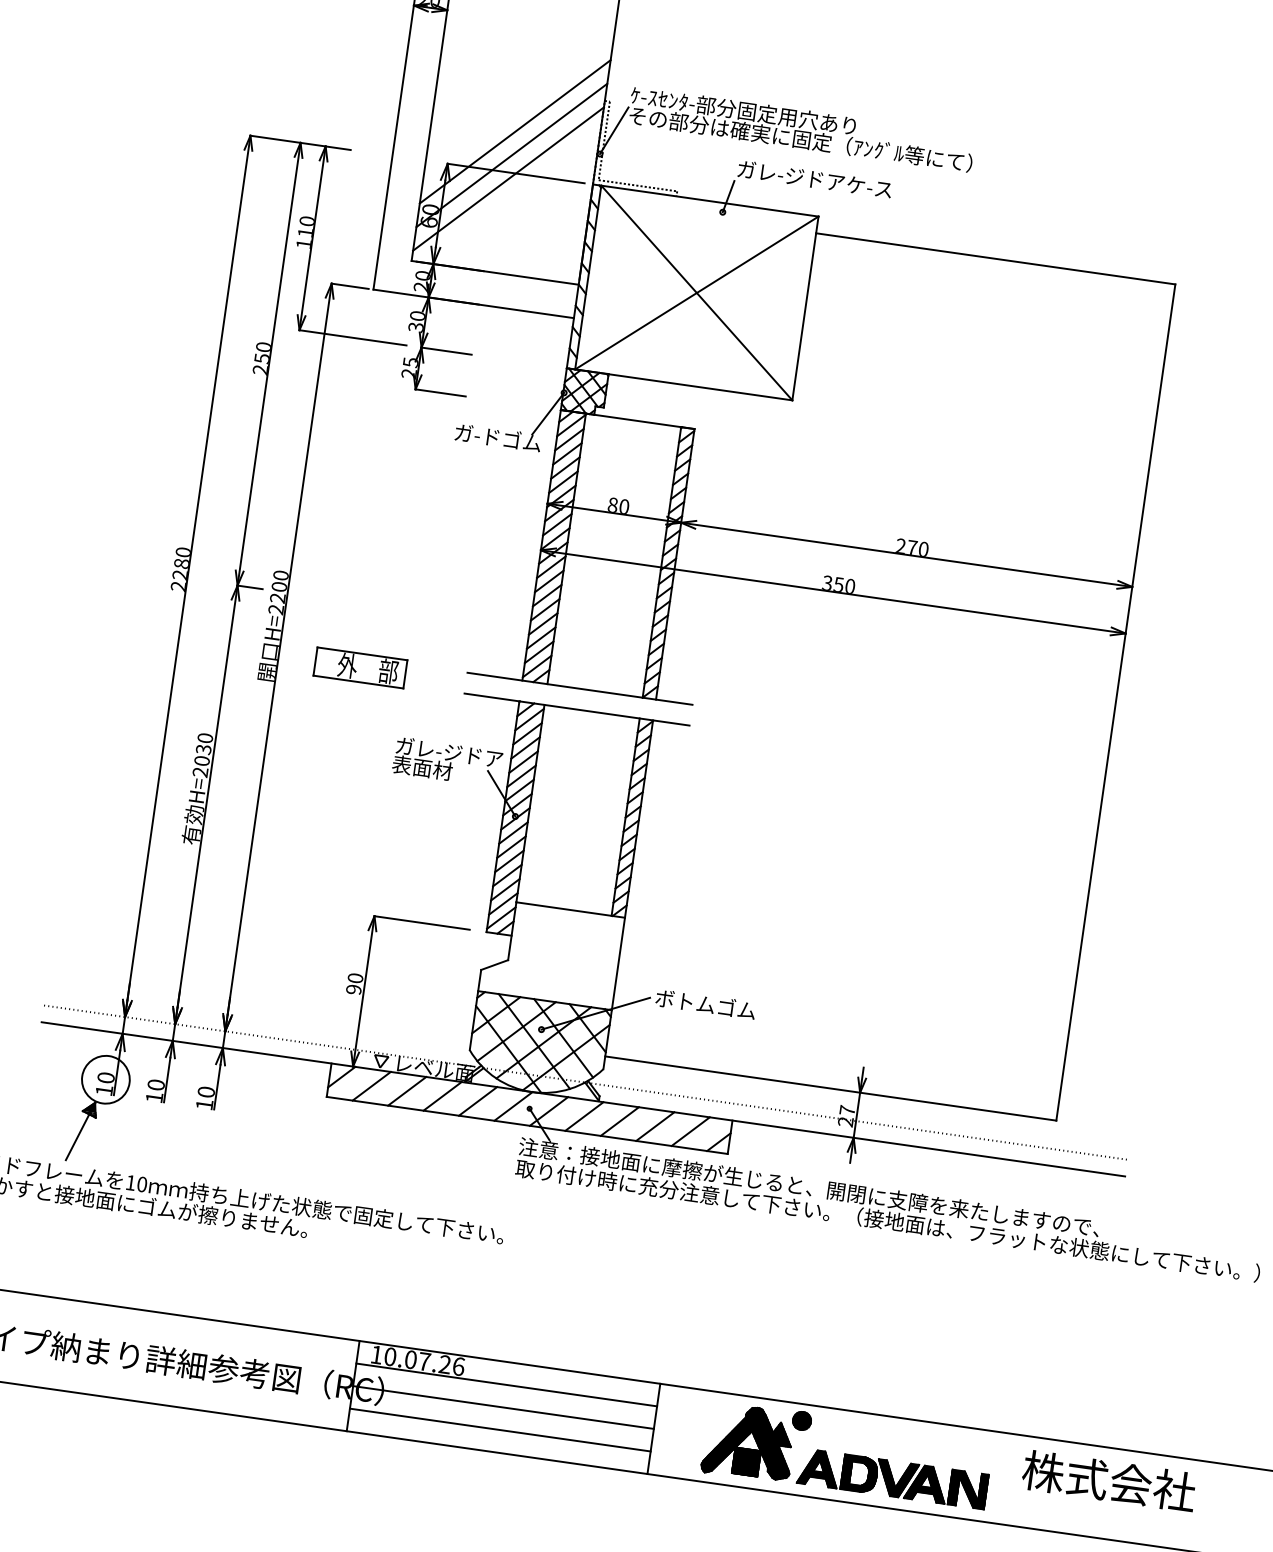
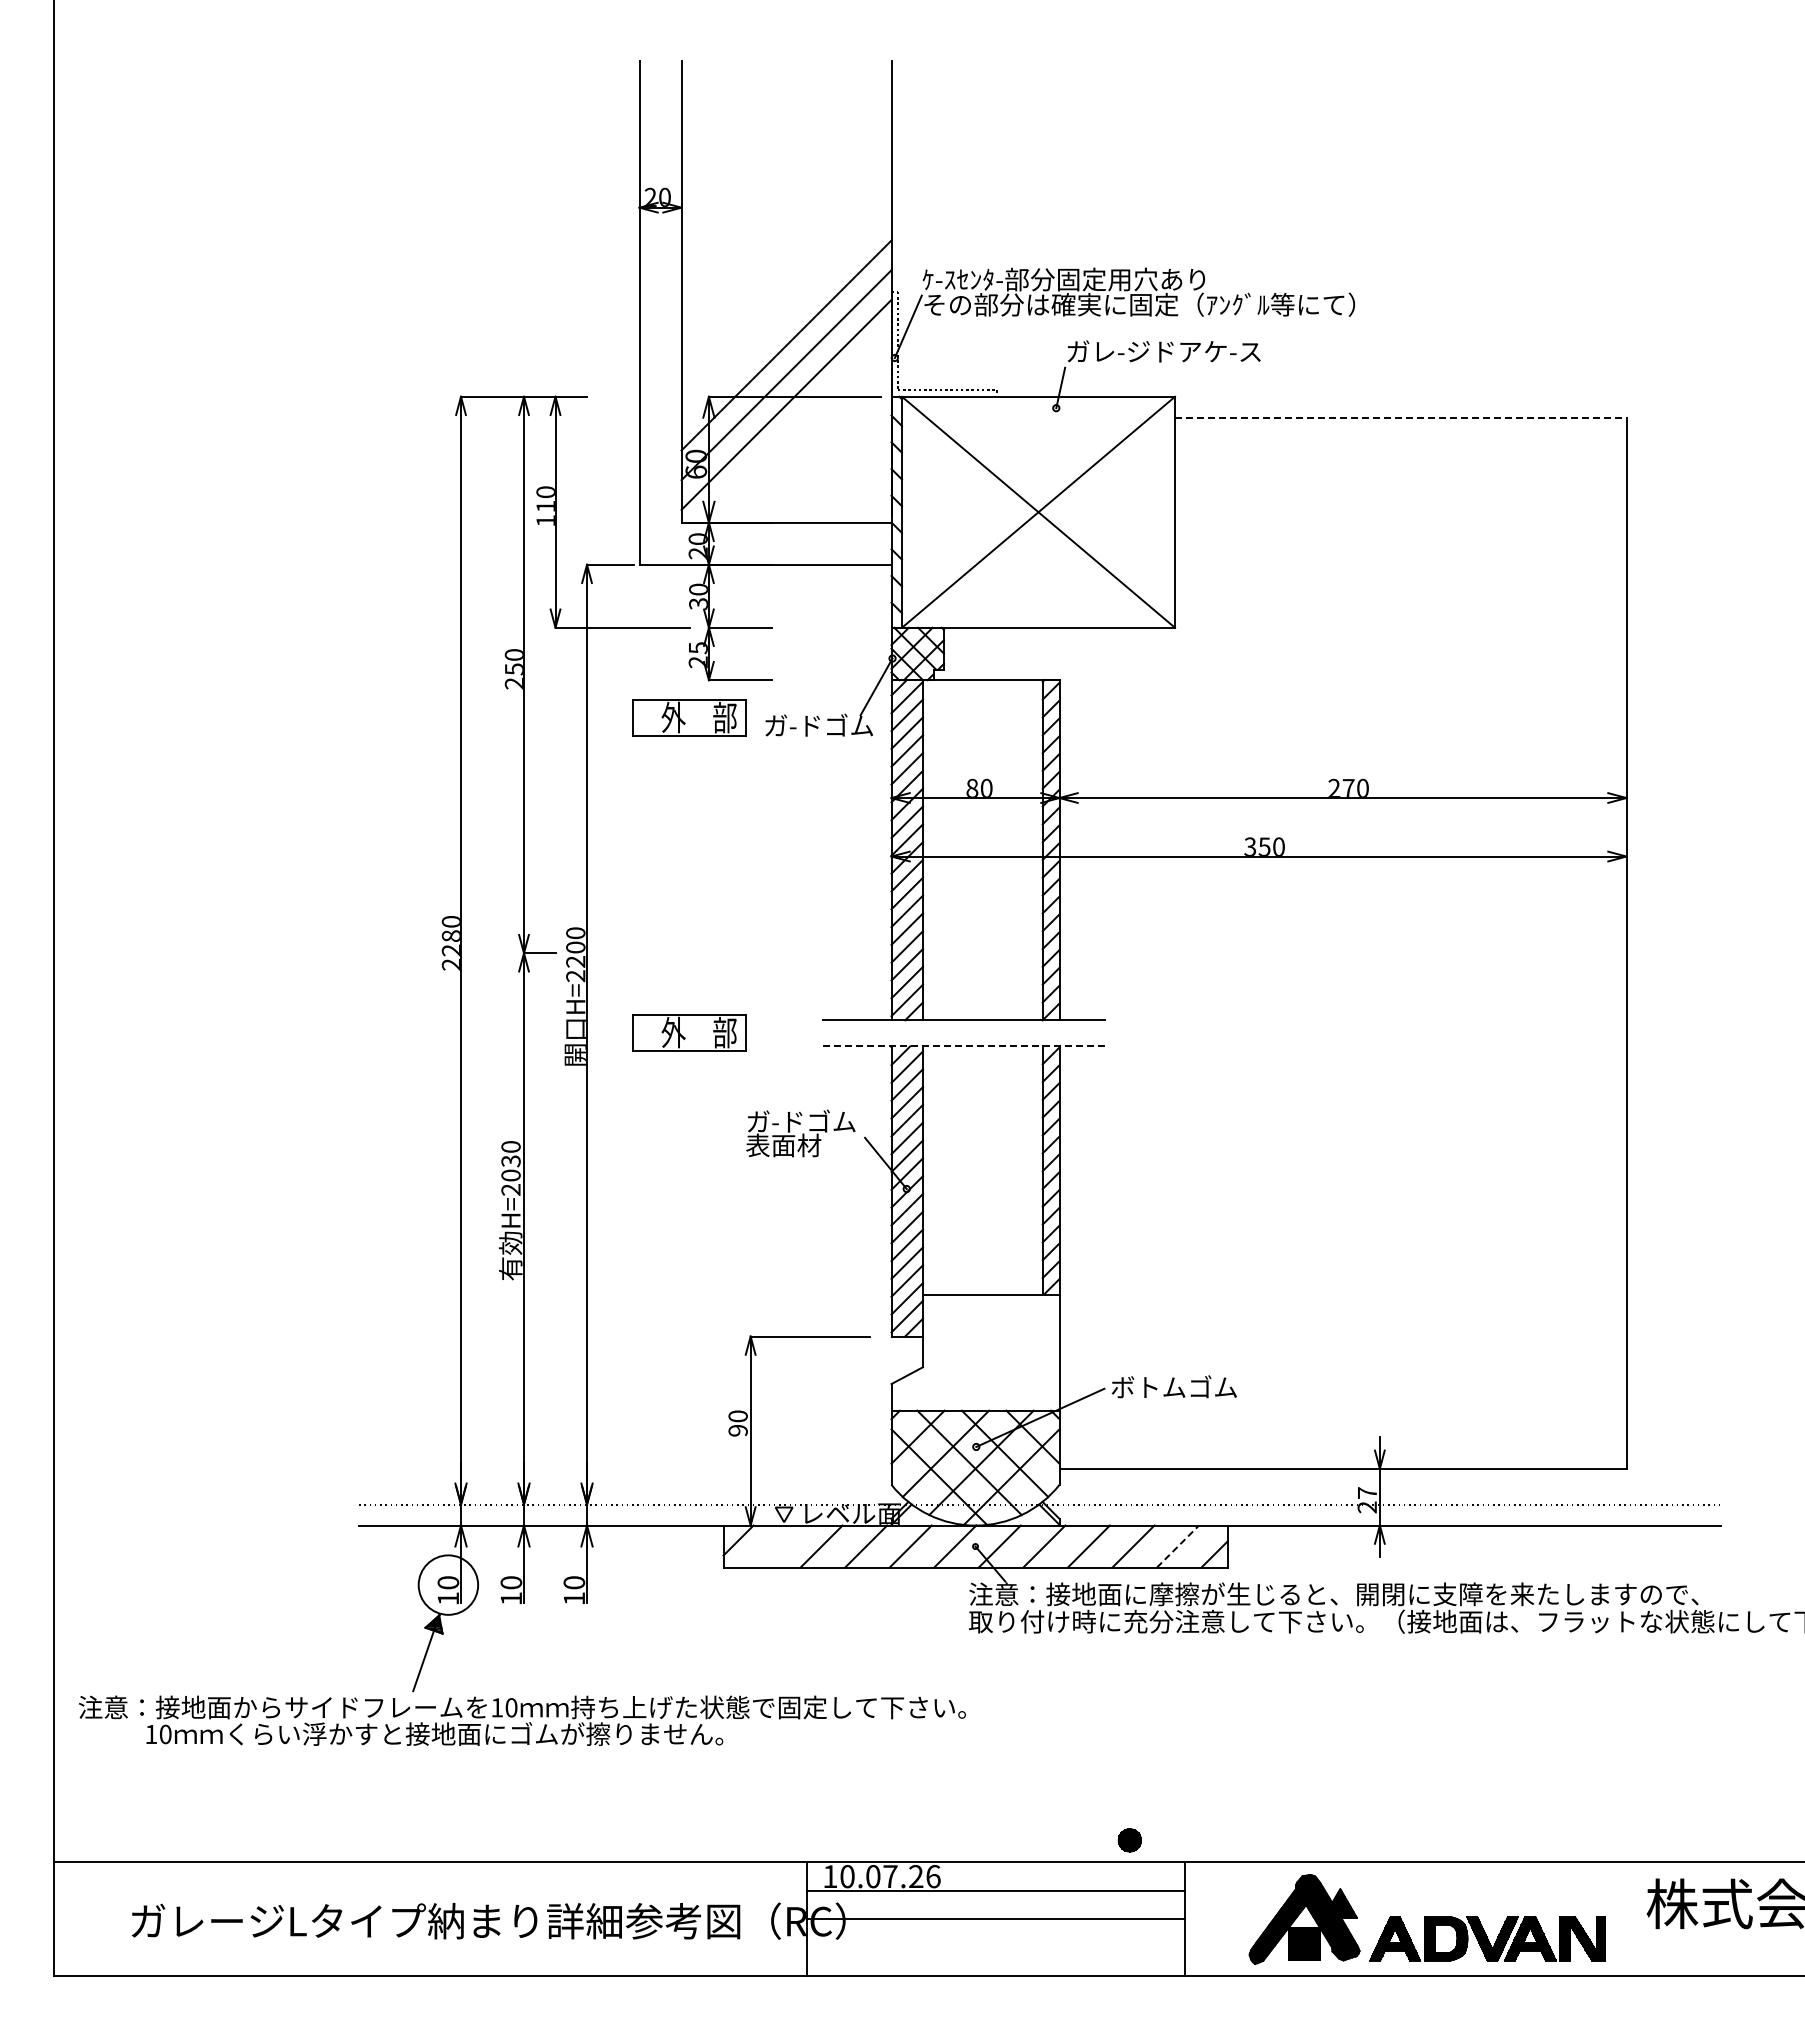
line: (995, 258) -> (1400, 417), solid -> dashed
part: (395, 416) -> (689, 717), added
line: (576, 709) -> (963, 1046), solid -> dashed
text: (459, 752) -> (826, 1120), ガレ-ジドア -> ガ-ドゴム
line: (372, 1086) -> (777, 1546), removed
line: (691, 1131) -> (1178, 1546), solid -> dashed
part: (801, 1420) -> (1129, 1840), moved
line: (500, 1430) -> (995, 1947), removed

